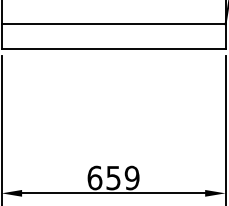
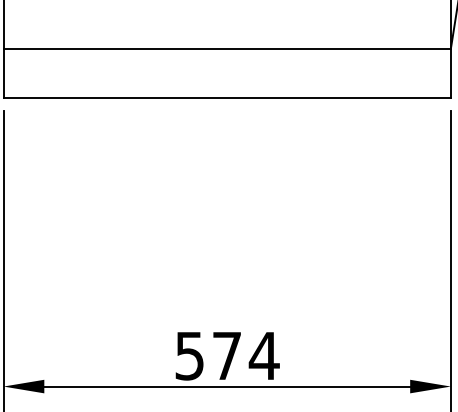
text: (113, 177) -> (227, 354), 659 -> 574

